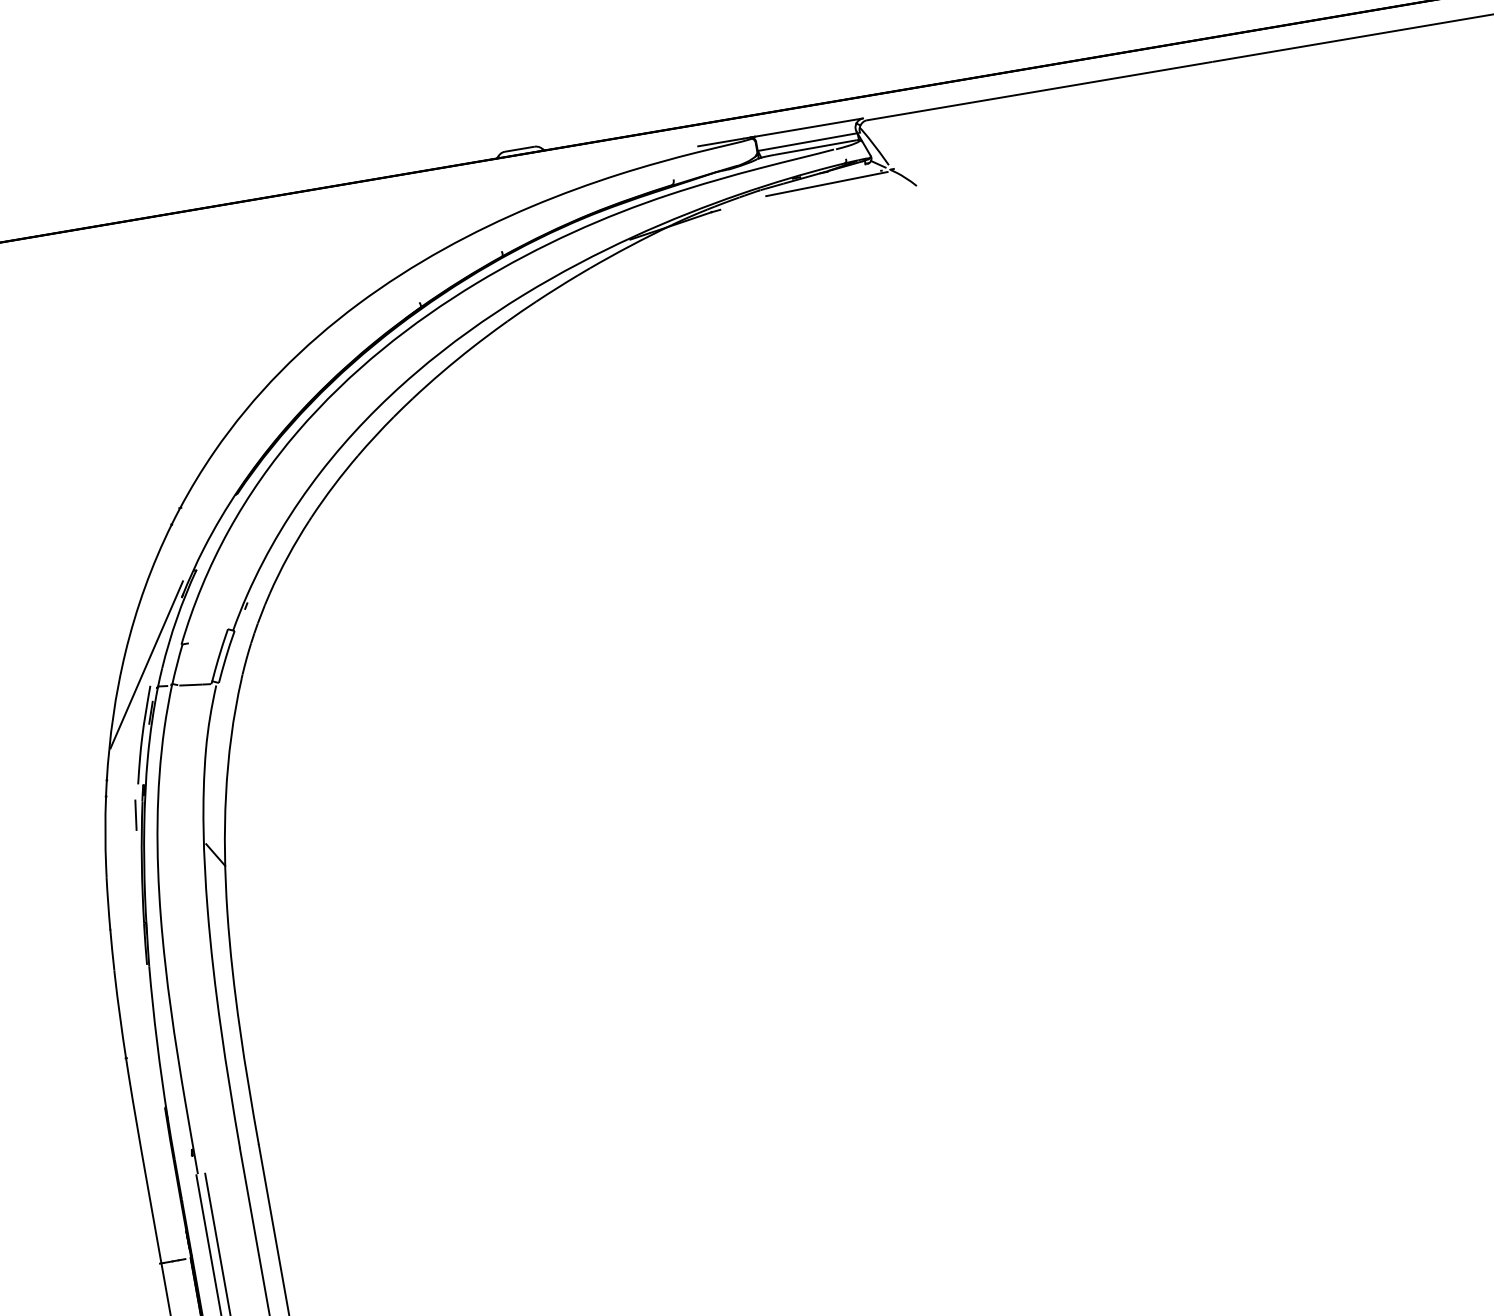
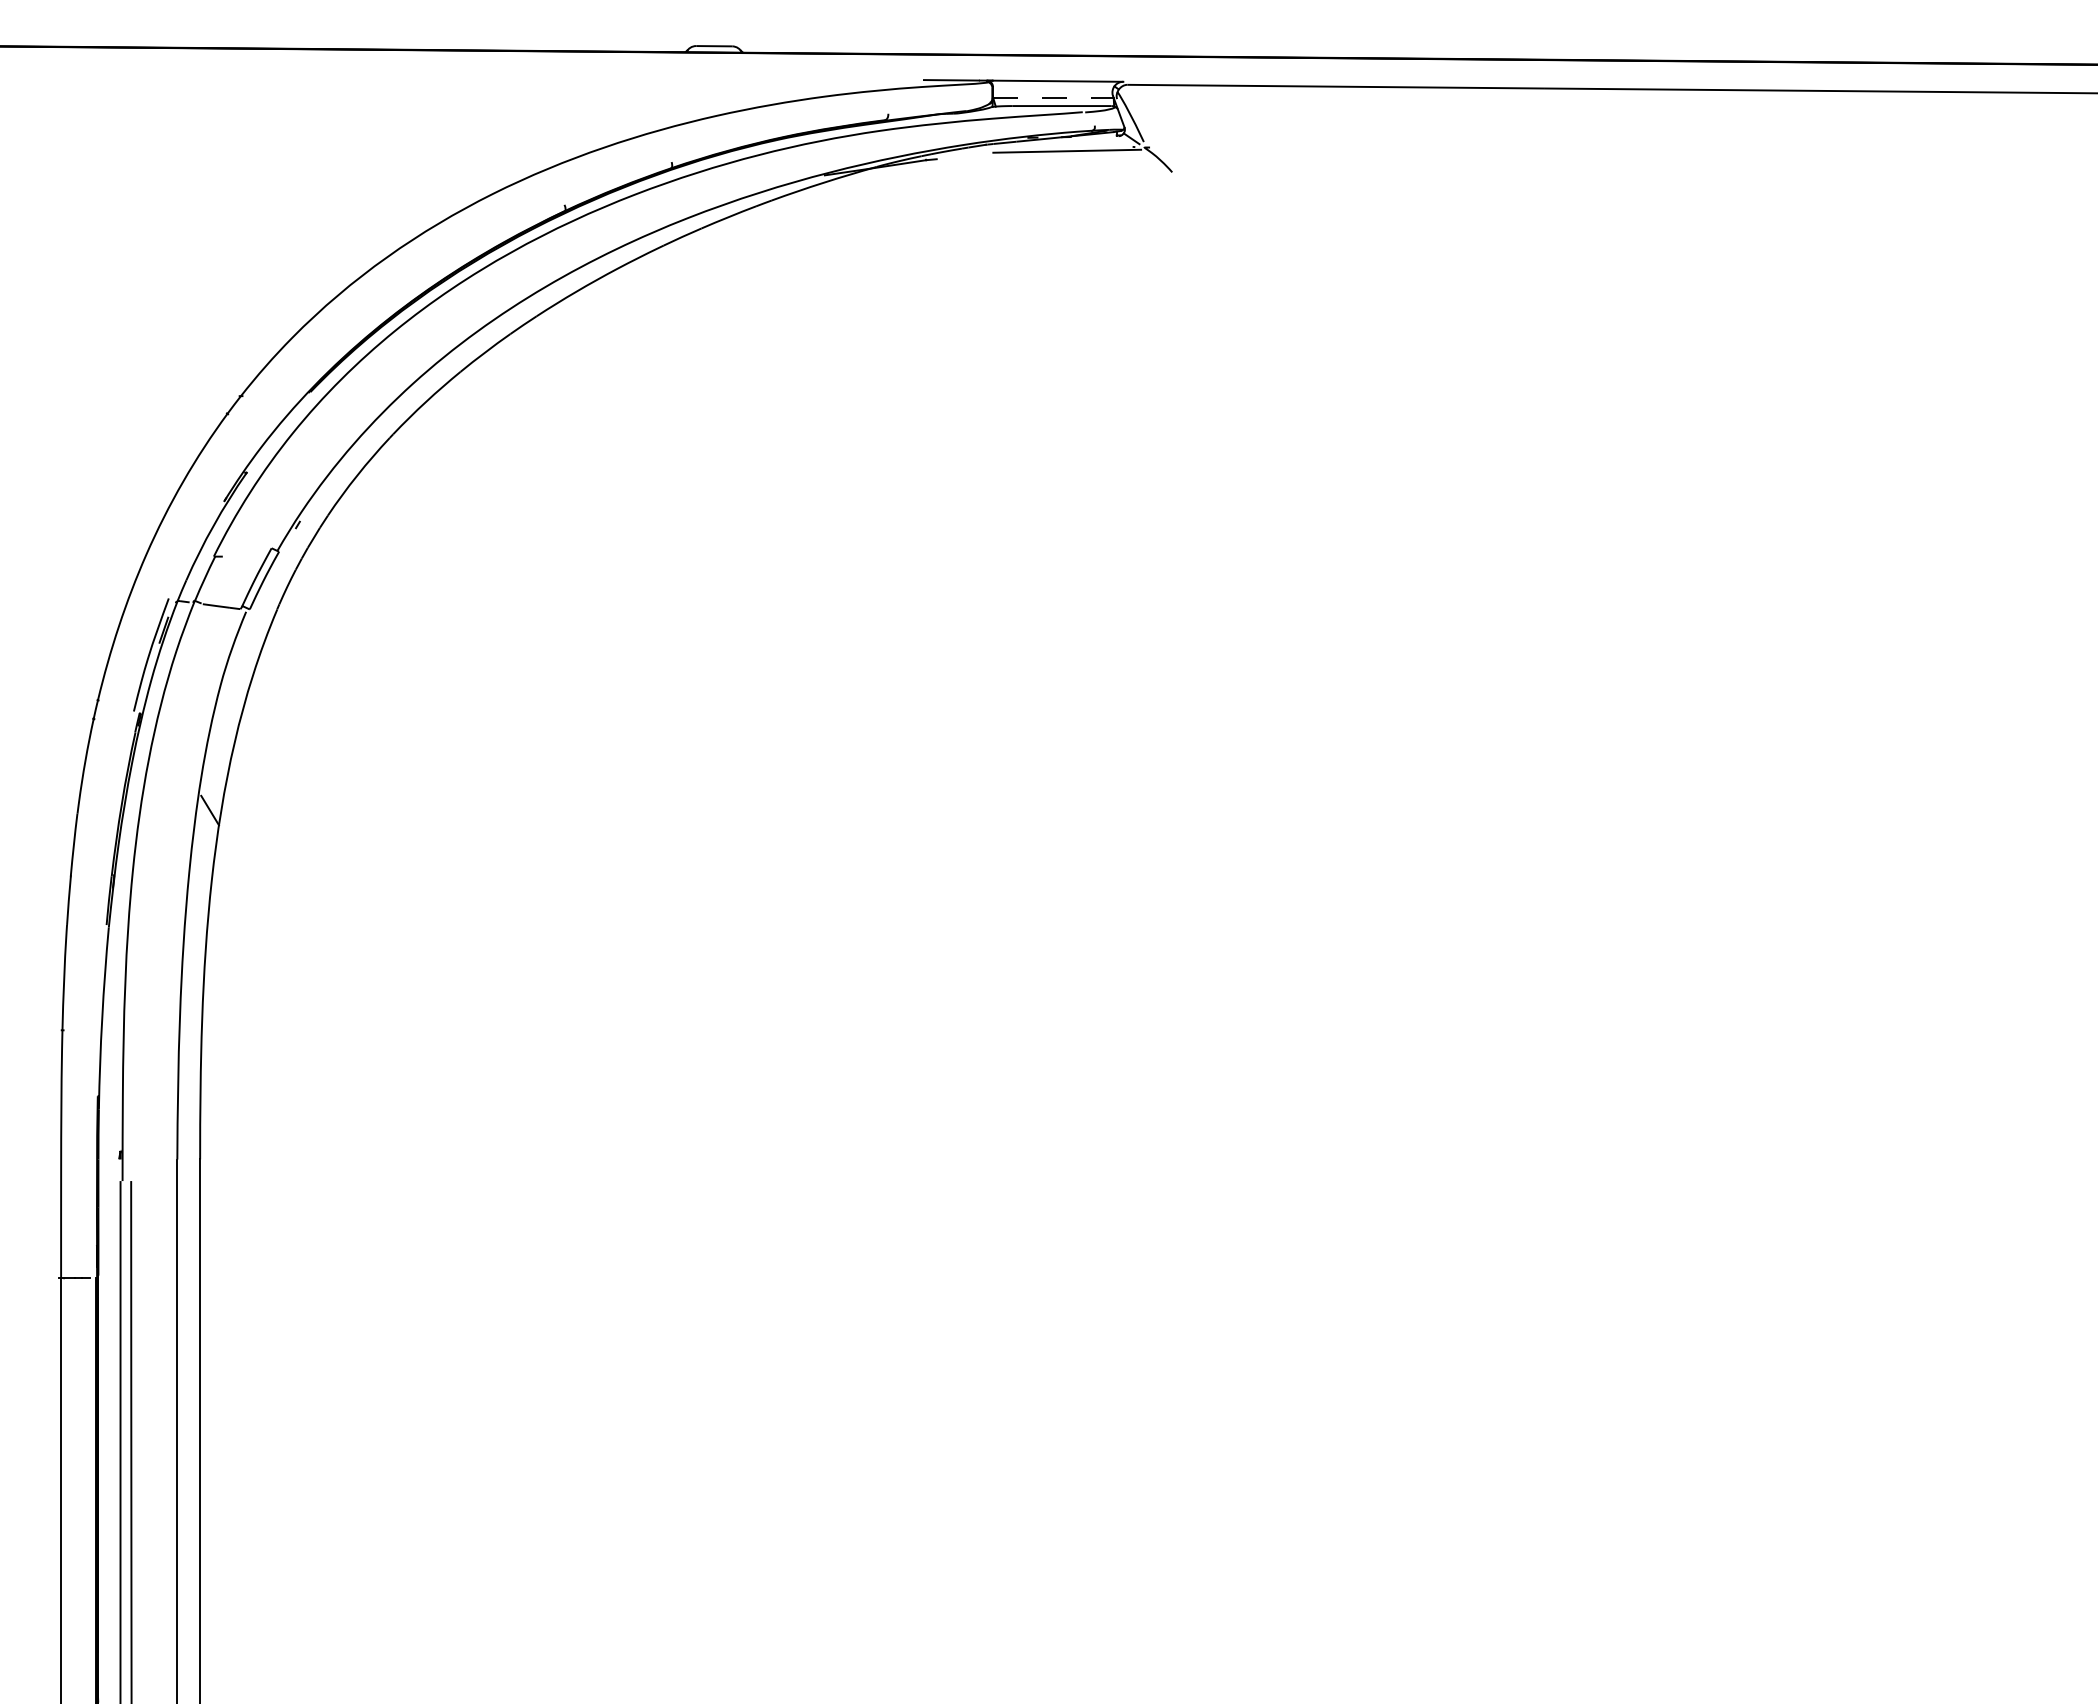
line: (807, 141) -> (1053, 97), solid -> dashed
line: (146, 664) -> (168, 572), removed
line: (135, 814) -> (124, 746), removed

